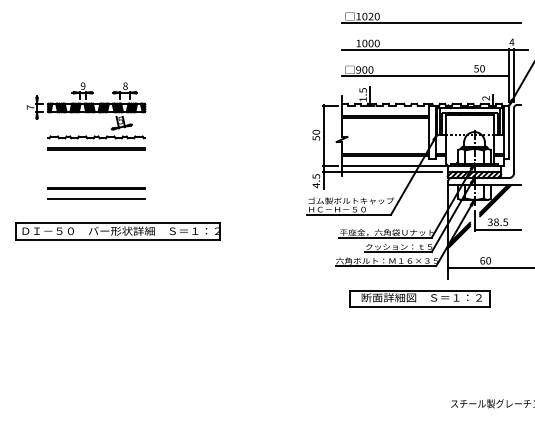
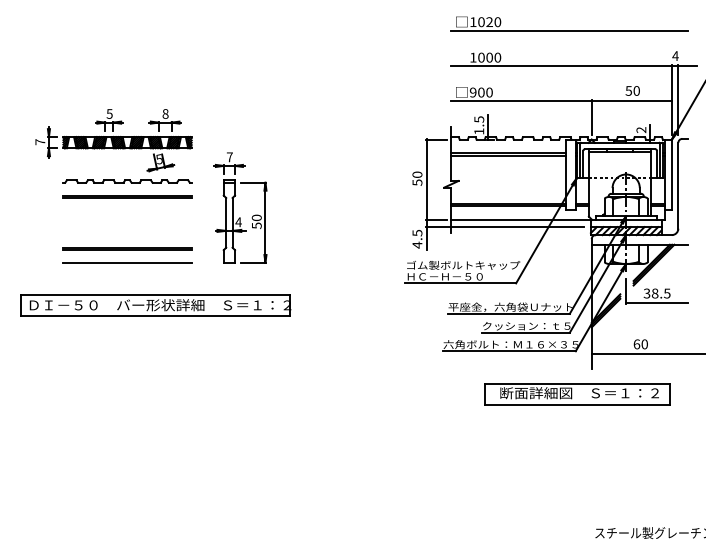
text: (82, 85) -> (109, 113), 9 -> 5
line: (448, 88) -> (591, 116), added
part: (176, 157) -> (233, 207), added
part: (420, 298) -> (577, 394), moved

